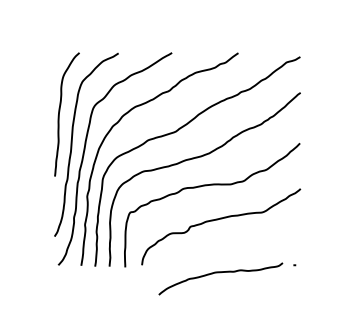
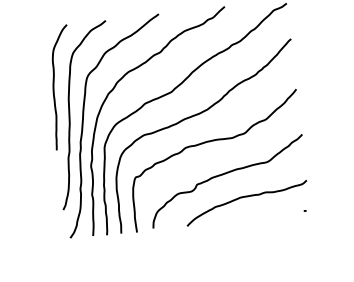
curve: (220, 273) -> (245, 197), moved

